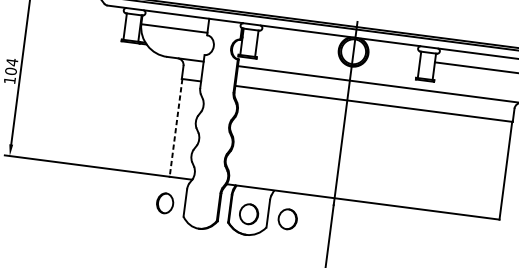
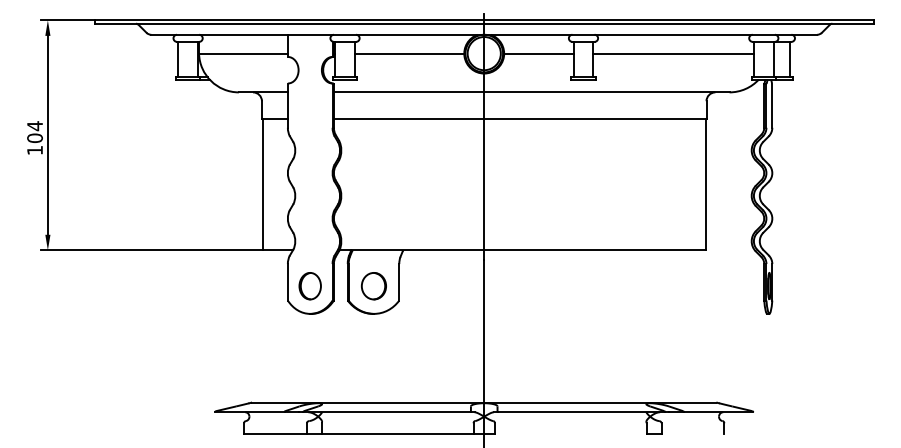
line: (298, 44) -> (409, 53), added
line: (394, 56) -> (538, 53), added
line: (175, 127) -> (262, 184), dashed -> solid
part: (164, 203) -> (309, 286), moved
part: (287, 219) -> (425, 286), removed

